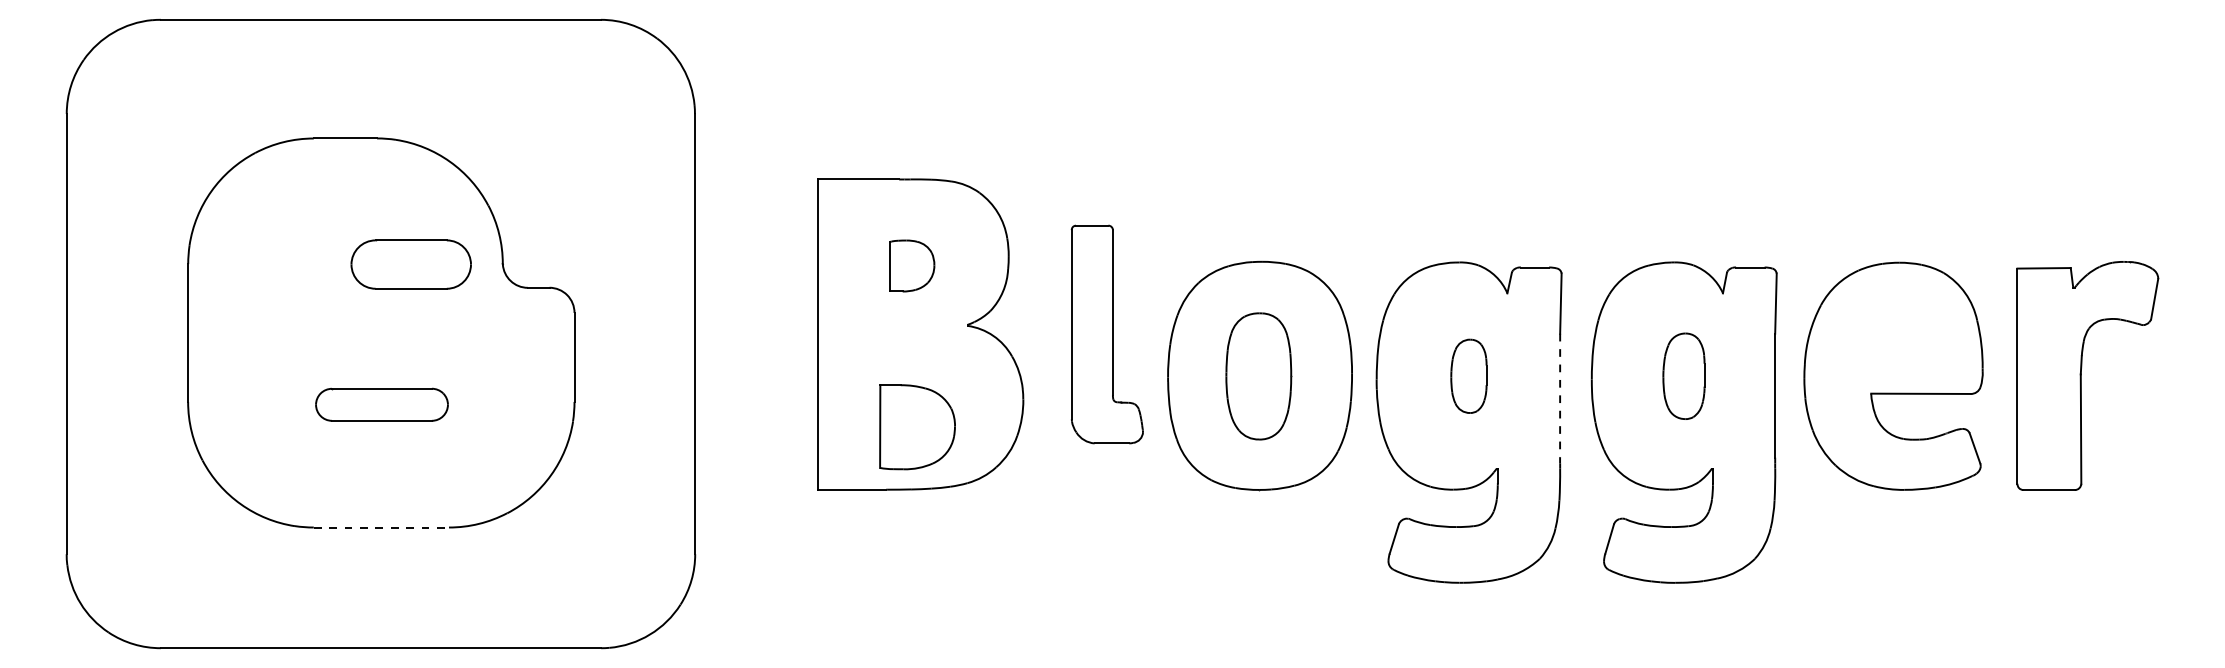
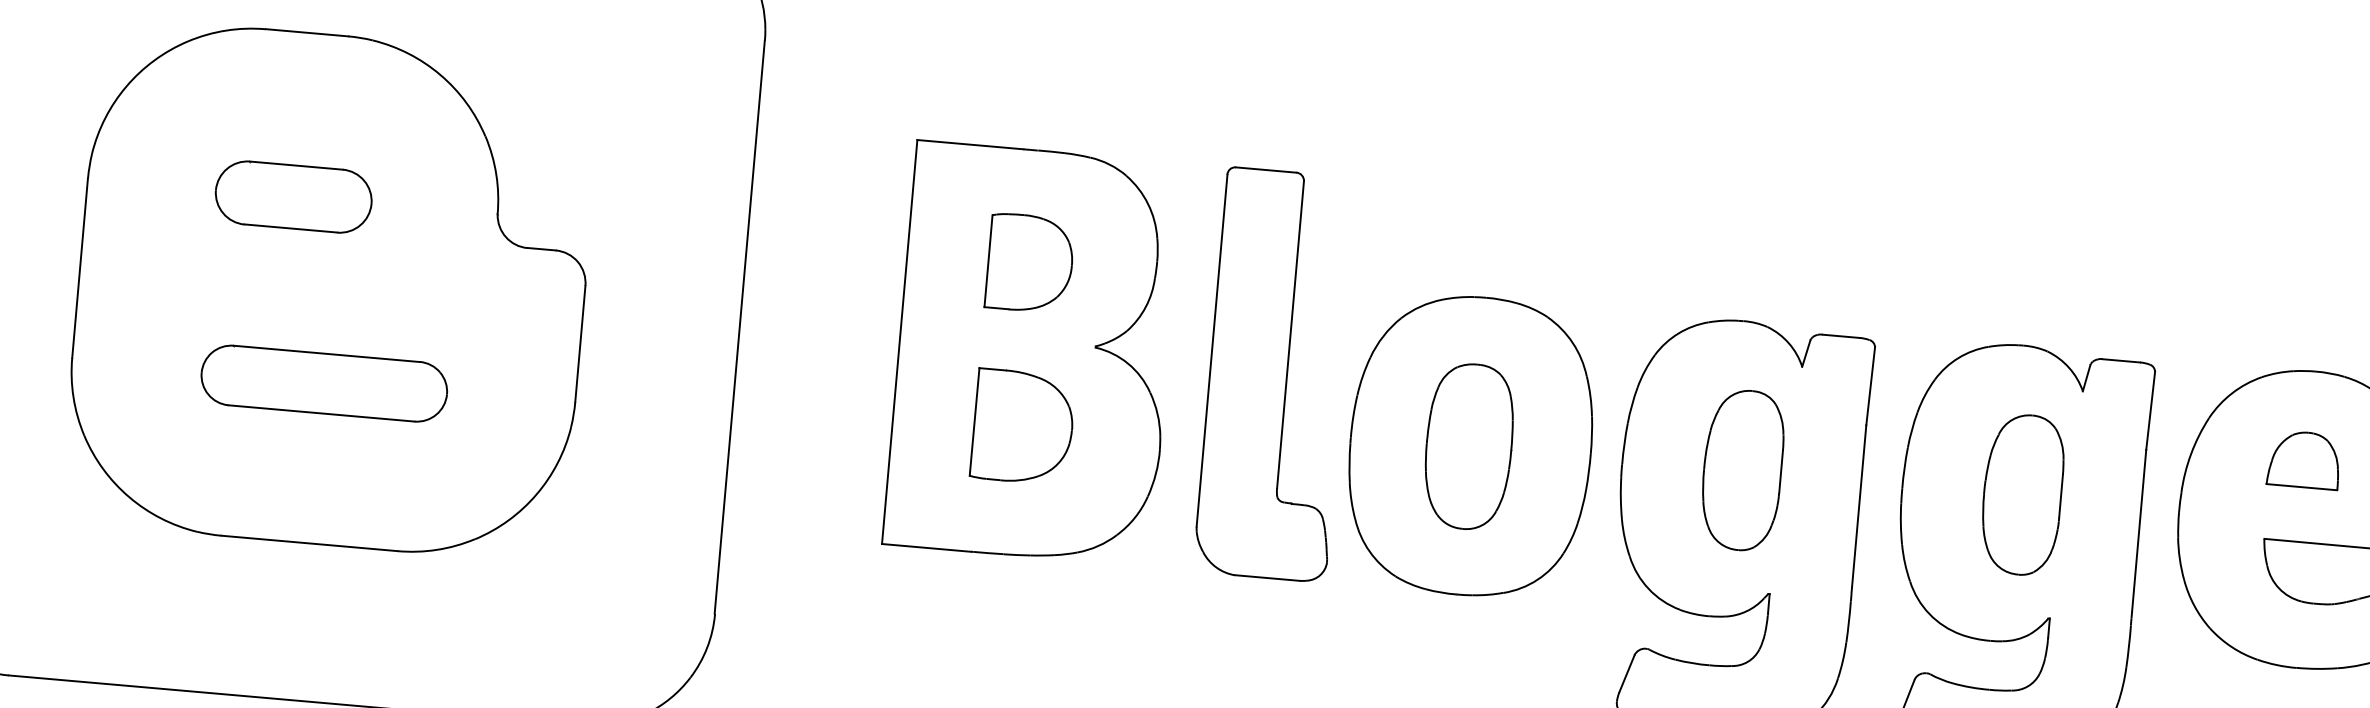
part: (410, 264) -> (292, 196), moved
part: (911, 265) -> (1029, 262), size x1.43
part: (1896, 330) -> (2304, 459), added
part: (1107, 334) -> (1276, 374), size x1.43
part: (1468, 376) -> (1742, 470), size x1.67
part: (1683, 376) -> (2021, 495), size x1.43
line: (1560, 395) -> (1859, 505), dashed -> solid
part: (381, 404) -> (323, 383), size x1.43
part: (917, 427) -> (1023, 427), moved
line: (381, 527) -> (309, 543), dashed -> solid

